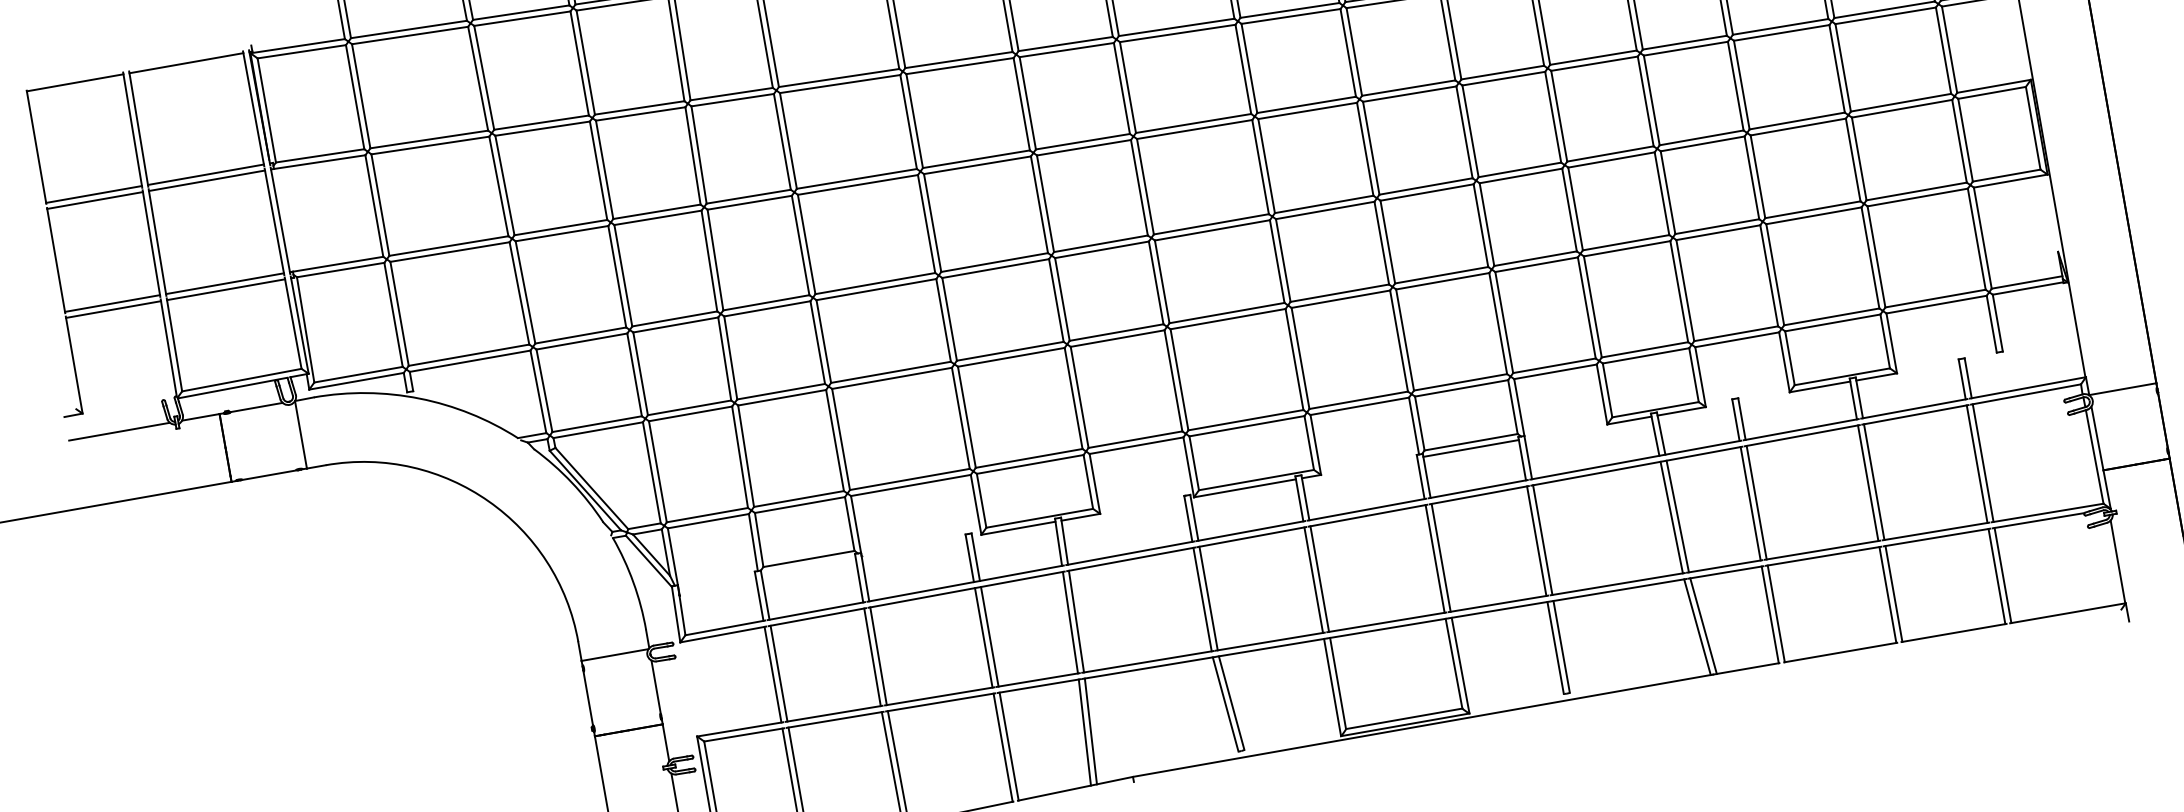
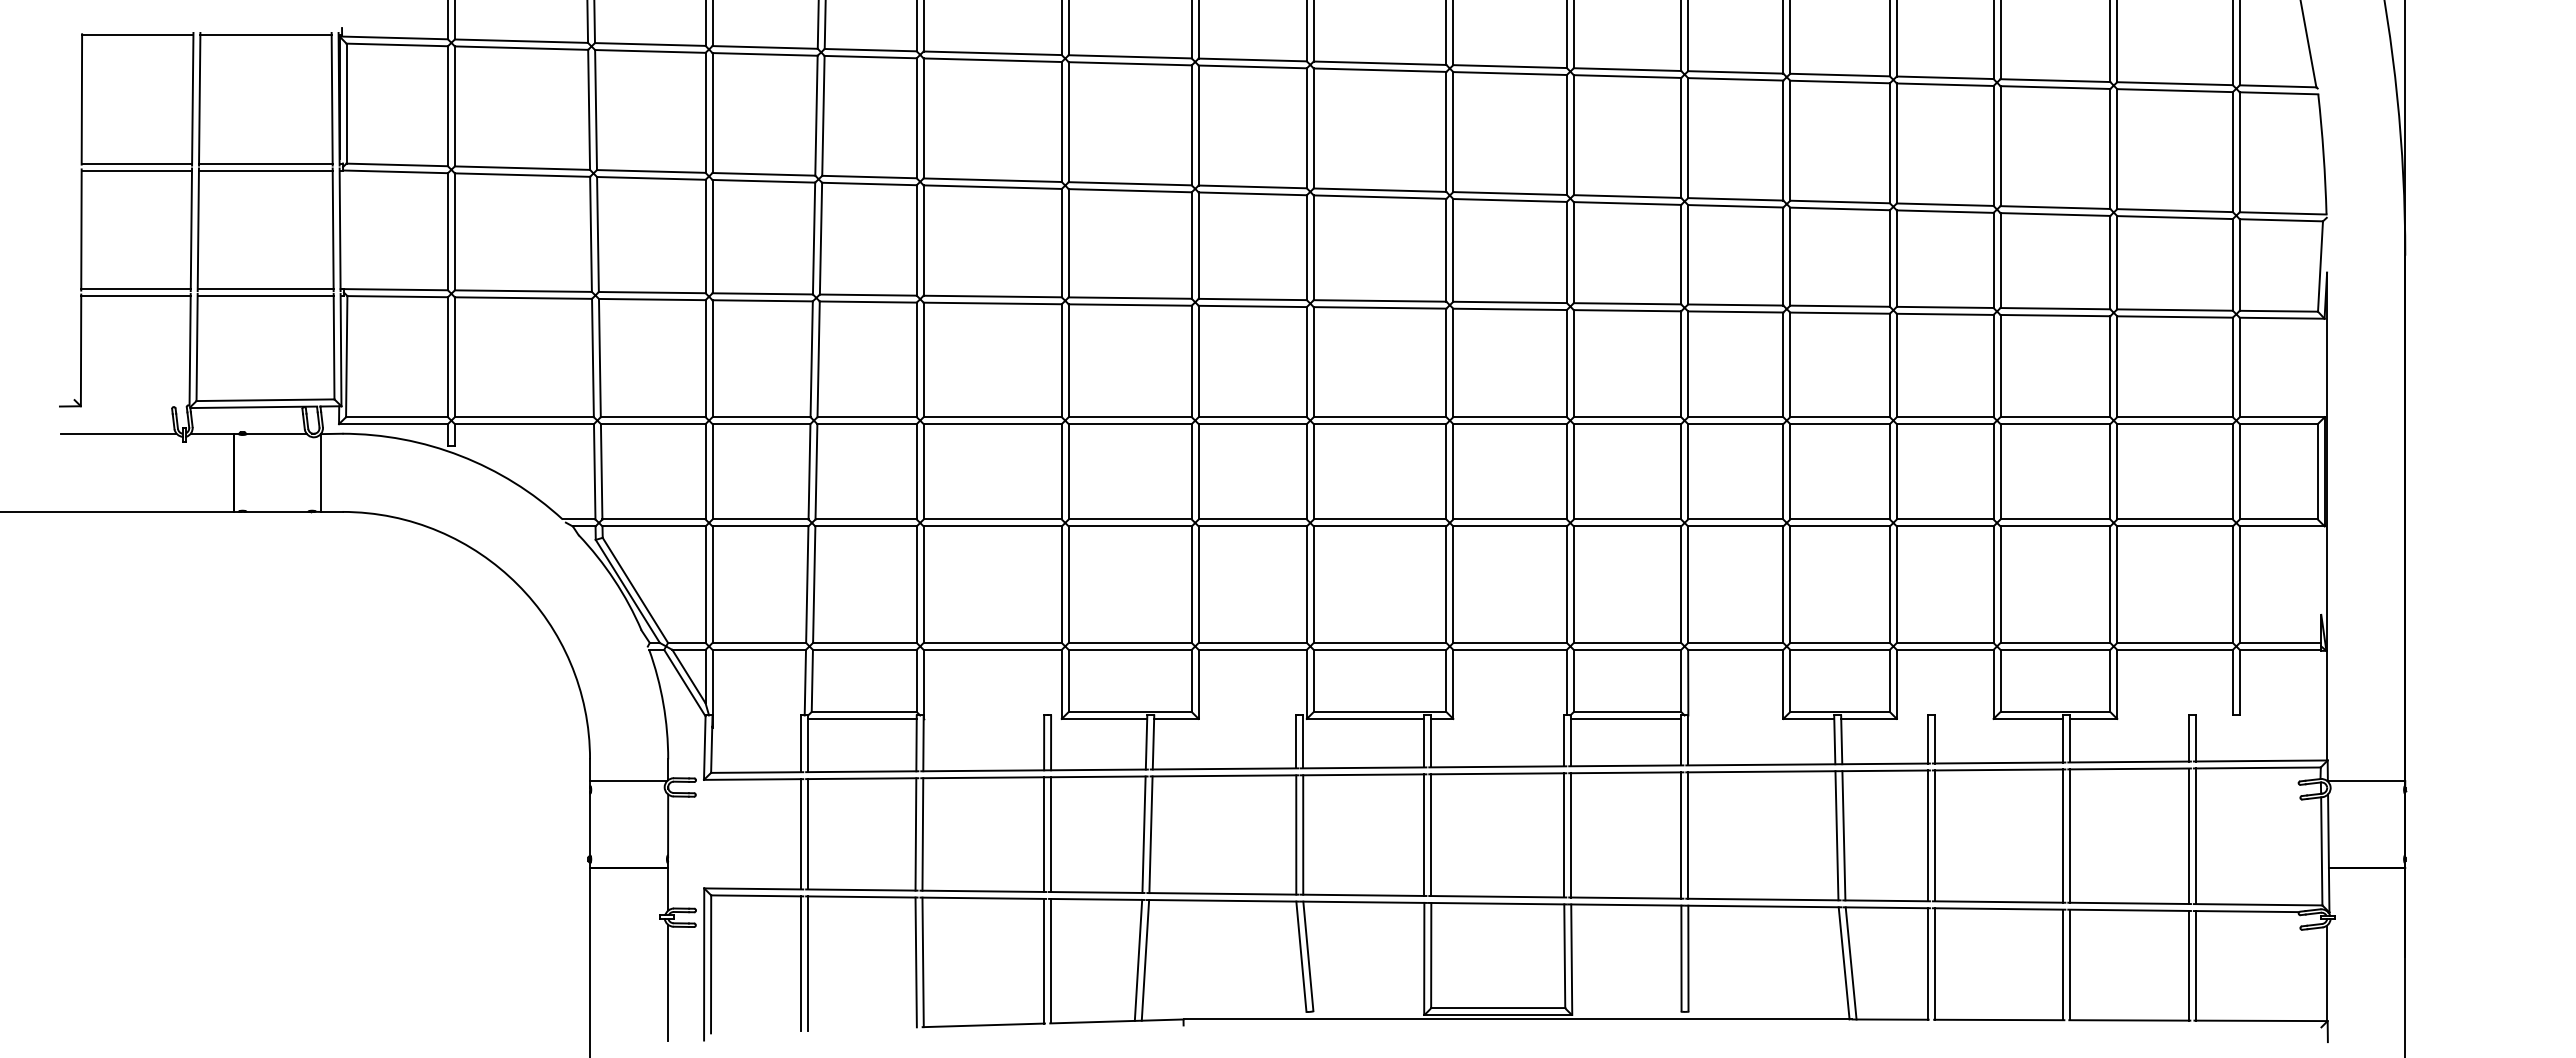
line: (808, 564) -> (862, 718), added

